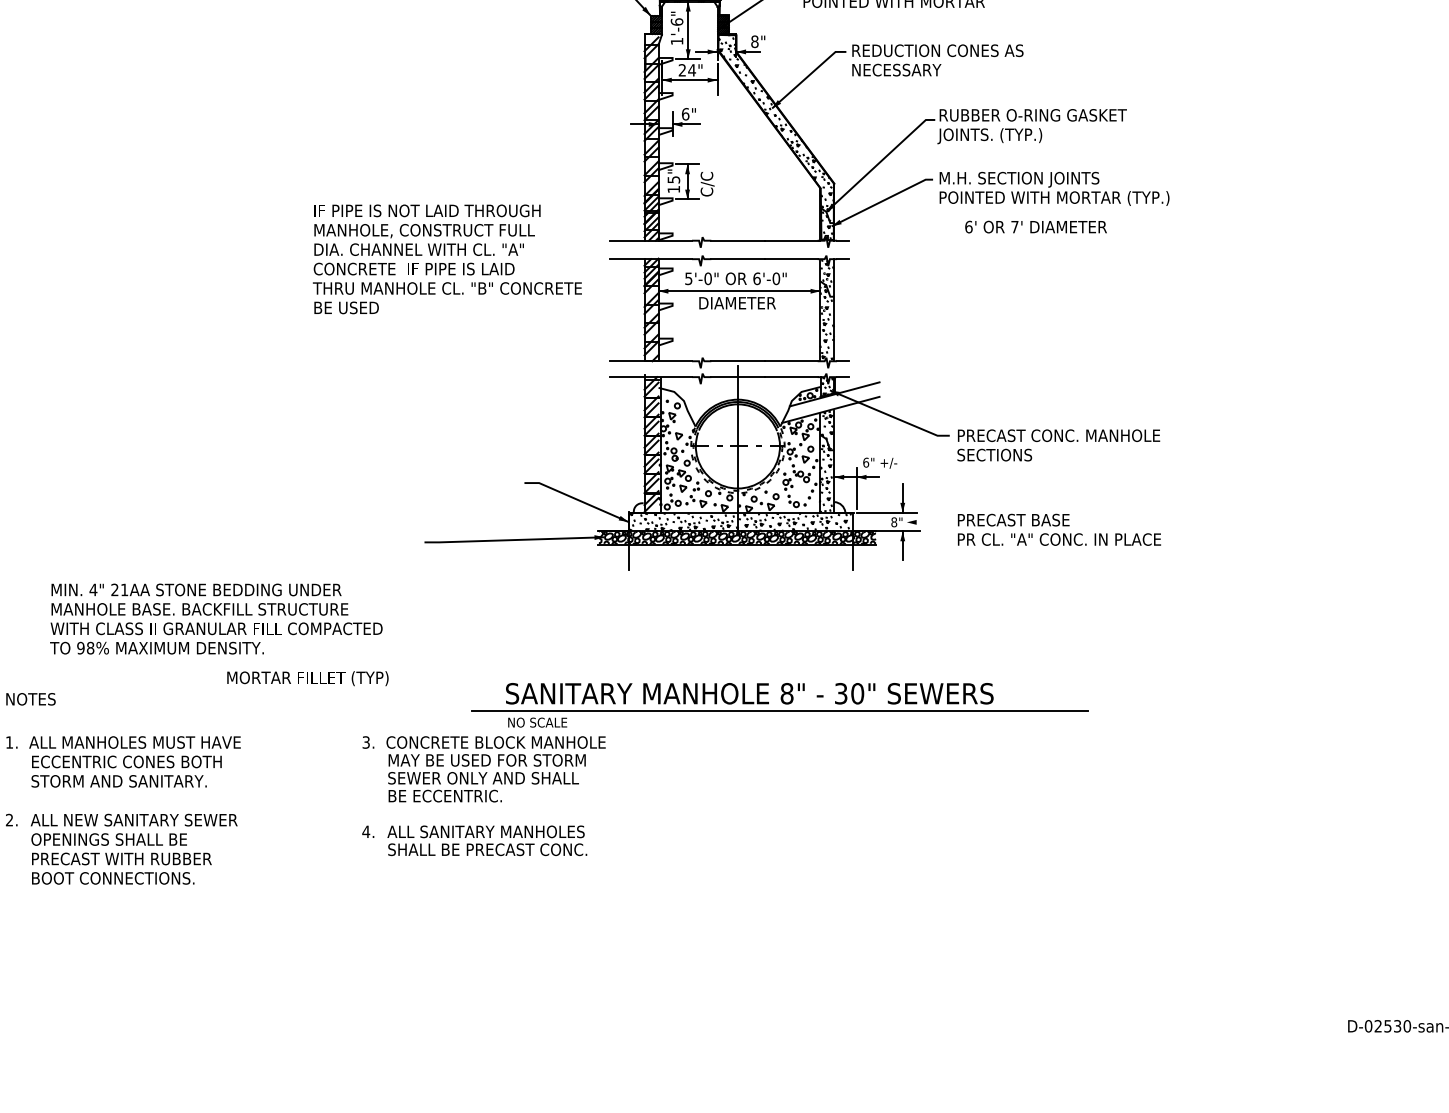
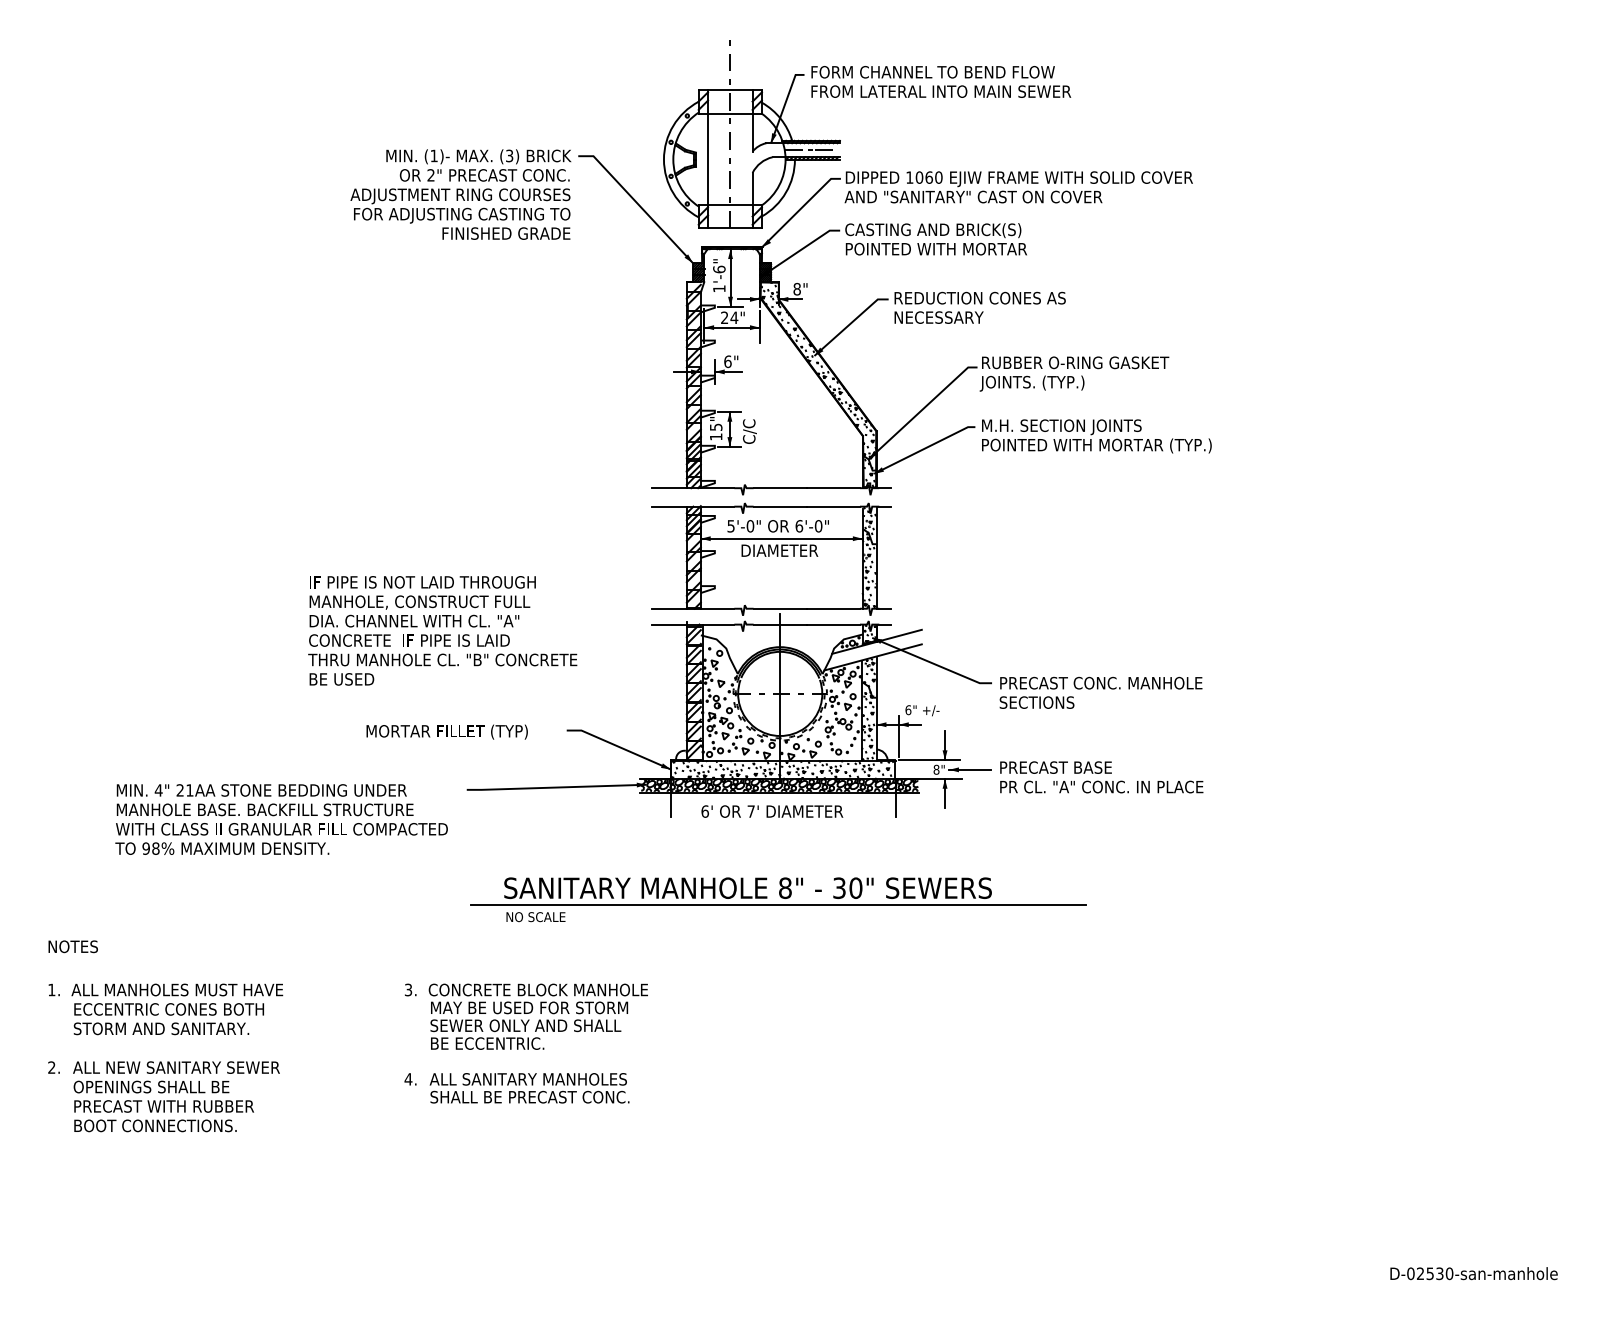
text: (1036, 227) -> (772, 811), moved
text: (447, 259) -> (442, 630), moved
line: (928, 522) -> (970, 769), added
text: (216, 619) -> (281, 819), moved
text: (307, 678) -> (446, 731), moved
part: (780, 705) -> (778, 899), moved

